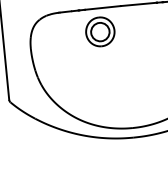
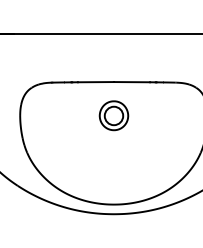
part: (99, 31) -> (113, 115), moved

